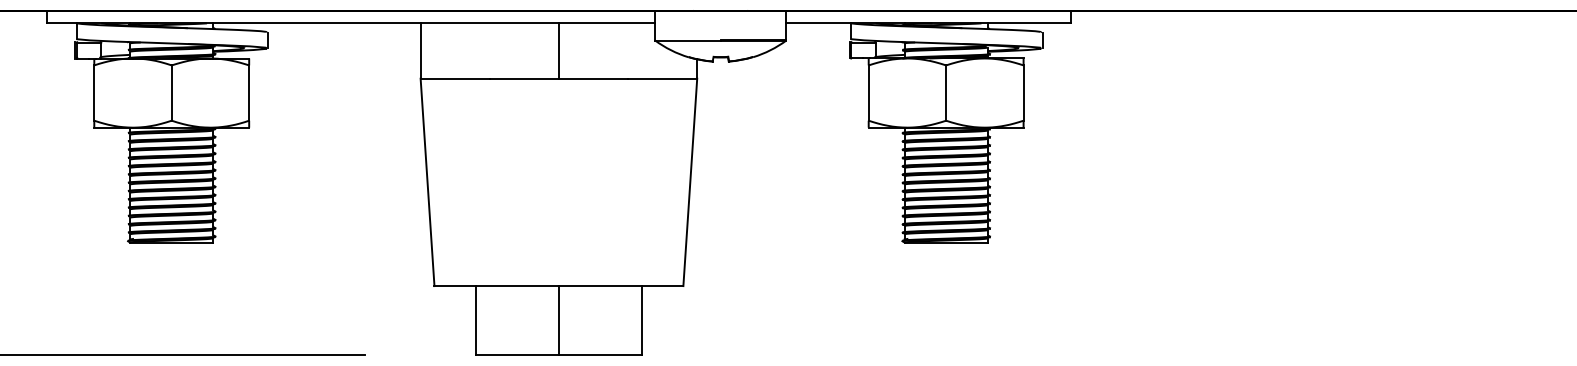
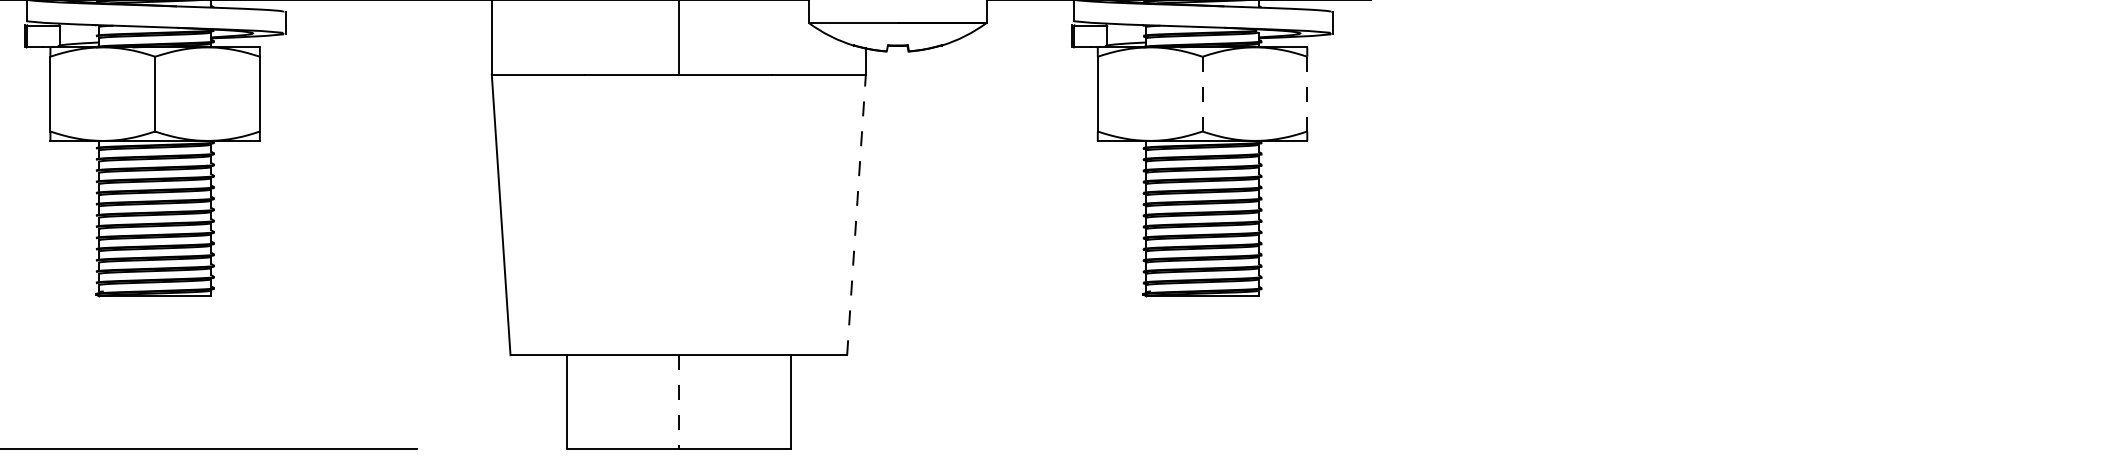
line: (946, 93) -> (1203, 94), solid -> dashed
line: (1023, 93) -> (1307, 94), solid -> dashed
line: (690, 182) -> (856, 215), solid -> dashed
line: (558, 320) -> (678, 401), solid -> dashed

